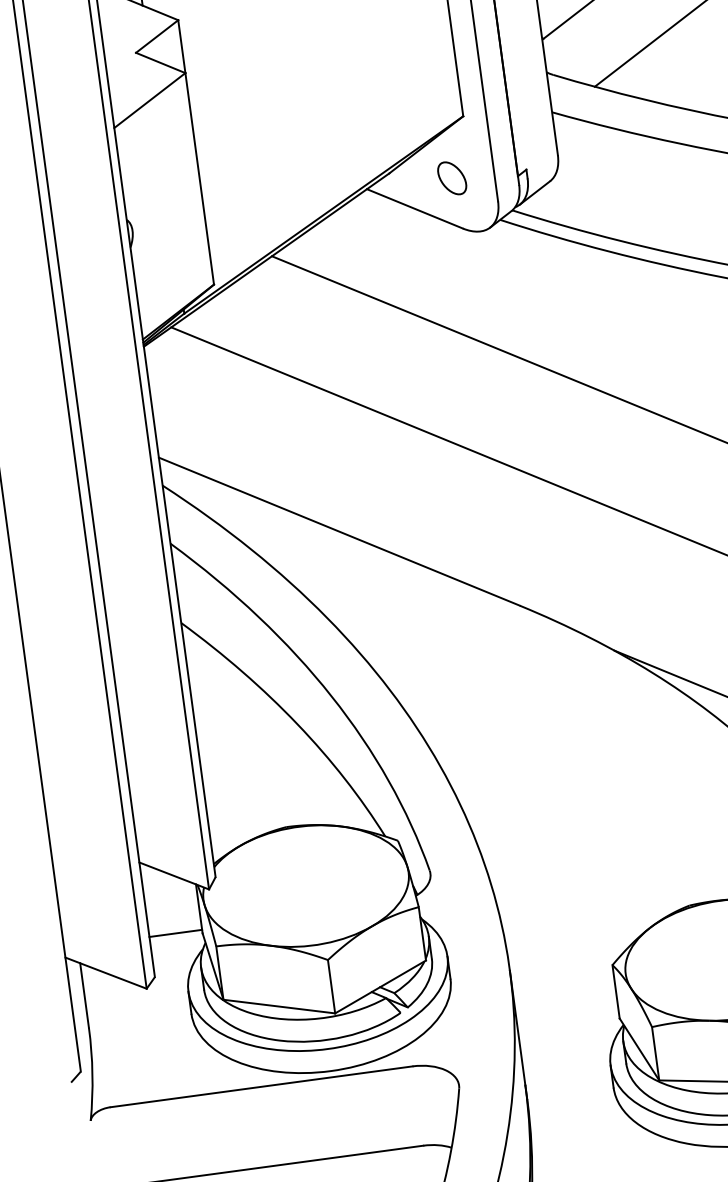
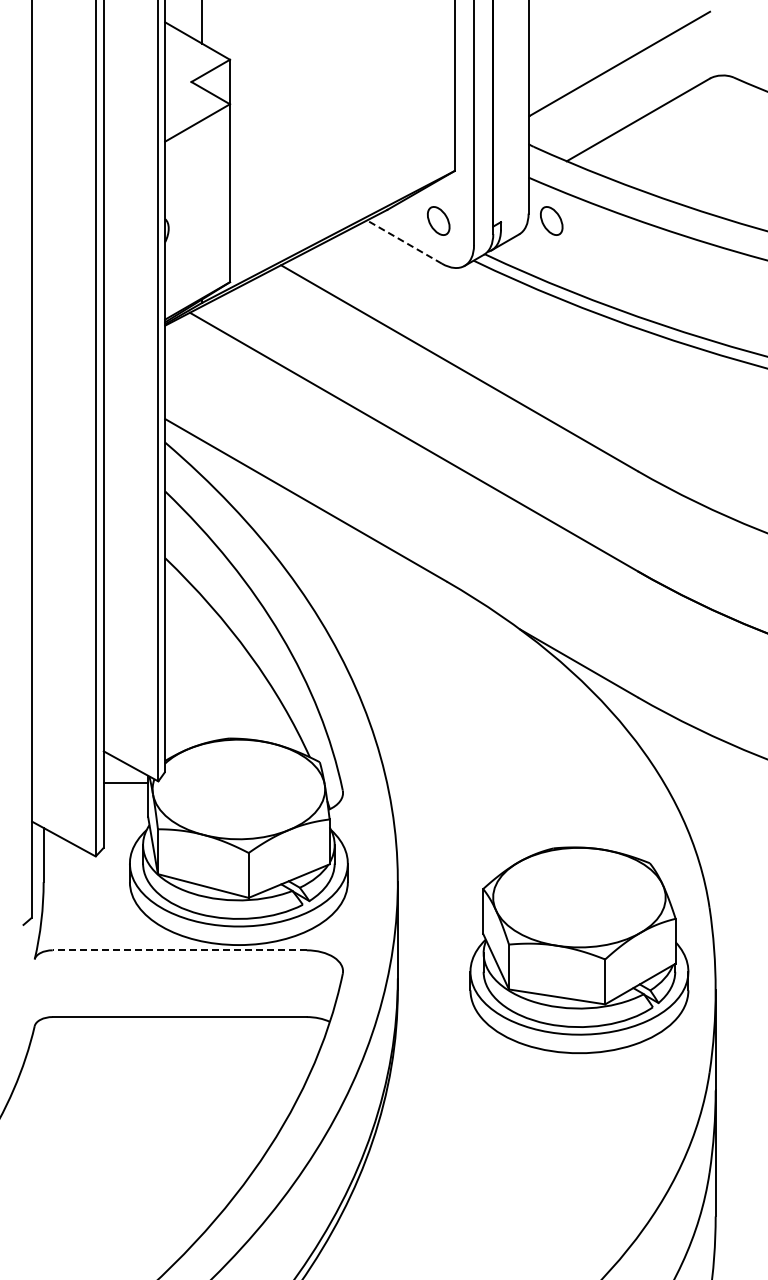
part: (586, 159) -> (551, 220), added
line: (414, 208) -> (404, 241), solid -> dashed
line: (175, 934) -> (125, 783), moved
line: (261, 1087) -> (179, 950), solid -> dashed

